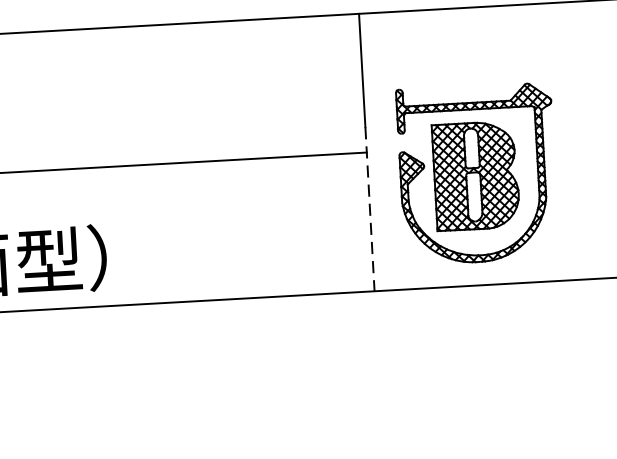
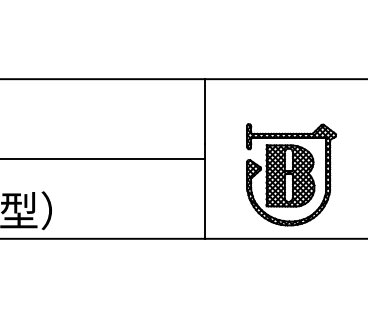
part: (477, 173) -> (291, 174), moved
line: (369, 210) -> (204, 192), dashed -> solid

